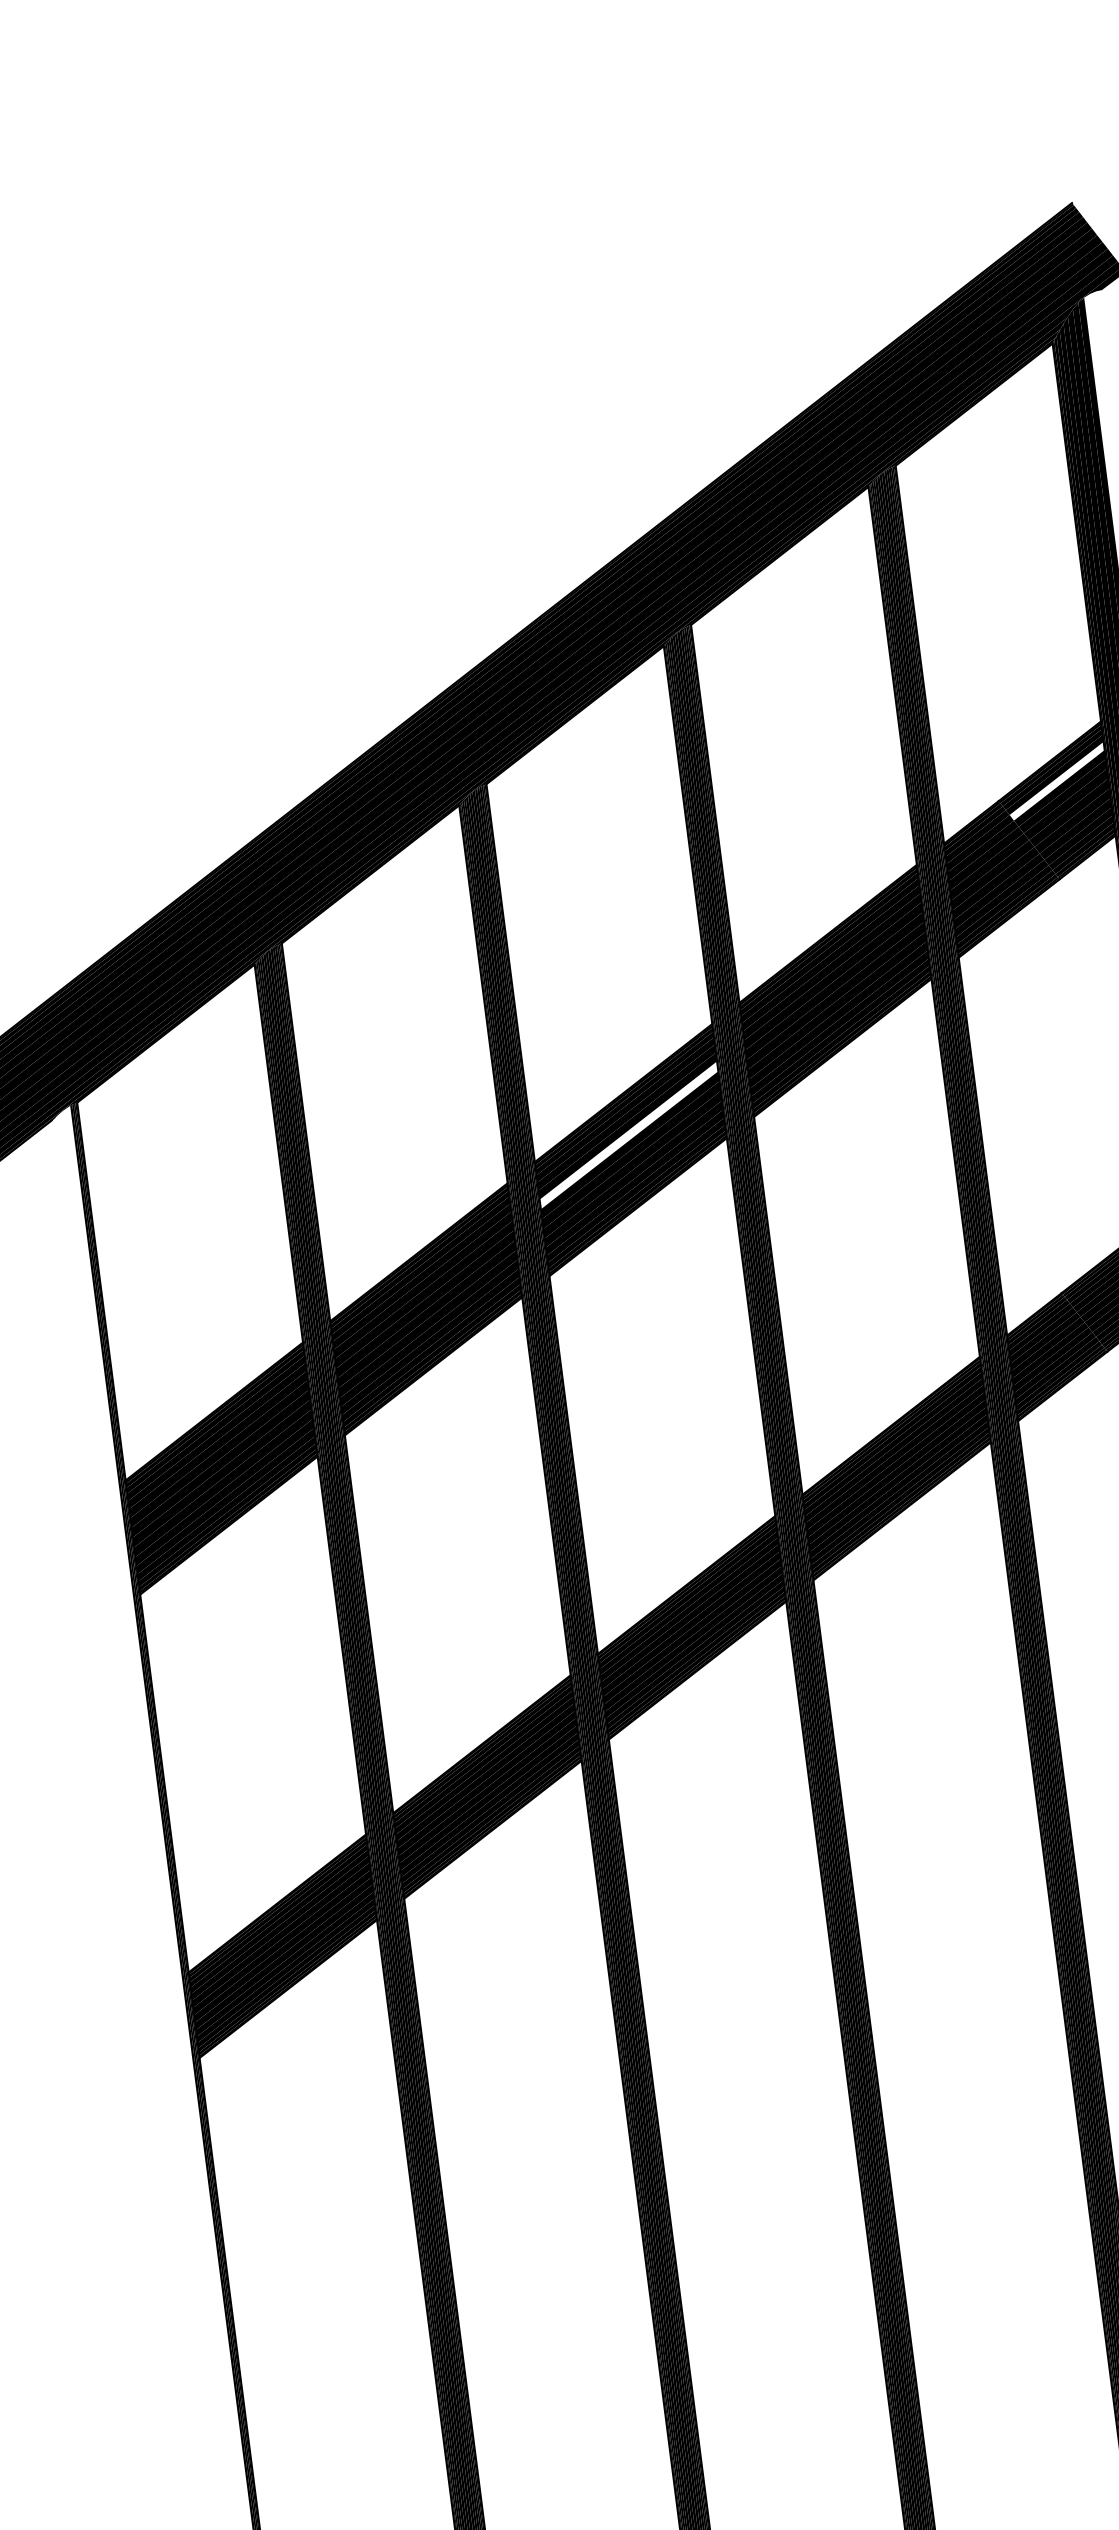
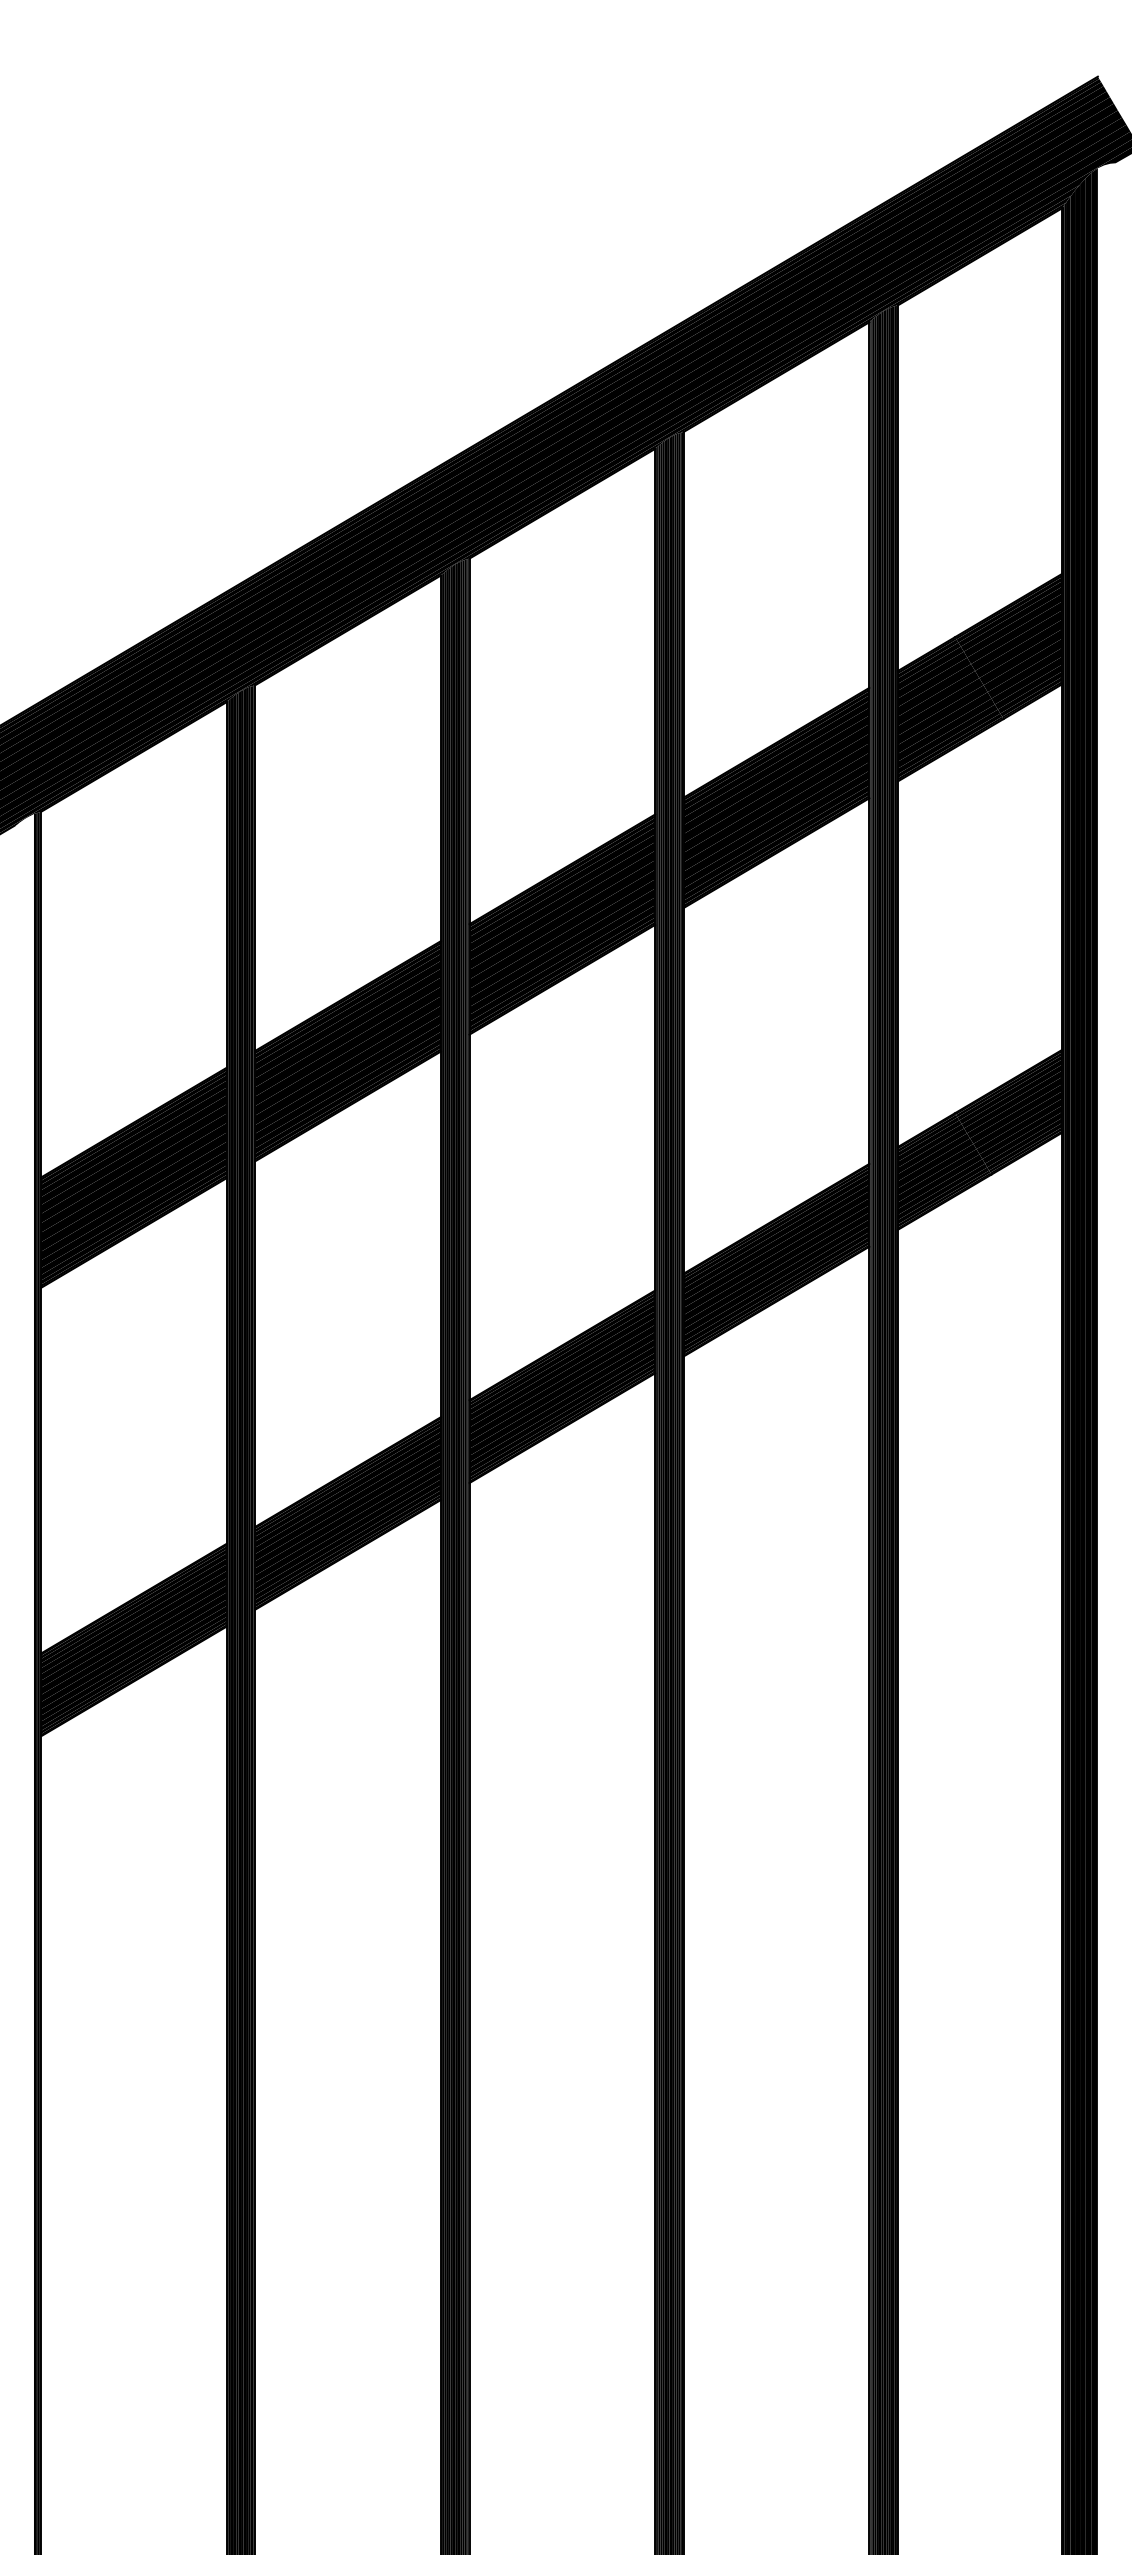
fill: (1056, 781) -> (1012, 625), added
fill: (629, 1134) -> (562, 909), added

